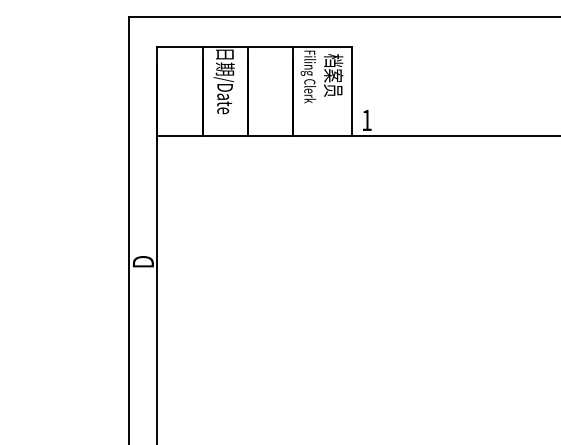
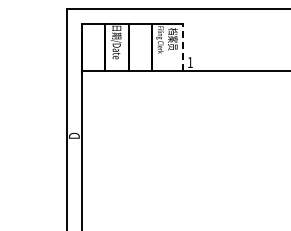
line: (351, 91) -> (182, 47), solid -> dashed

